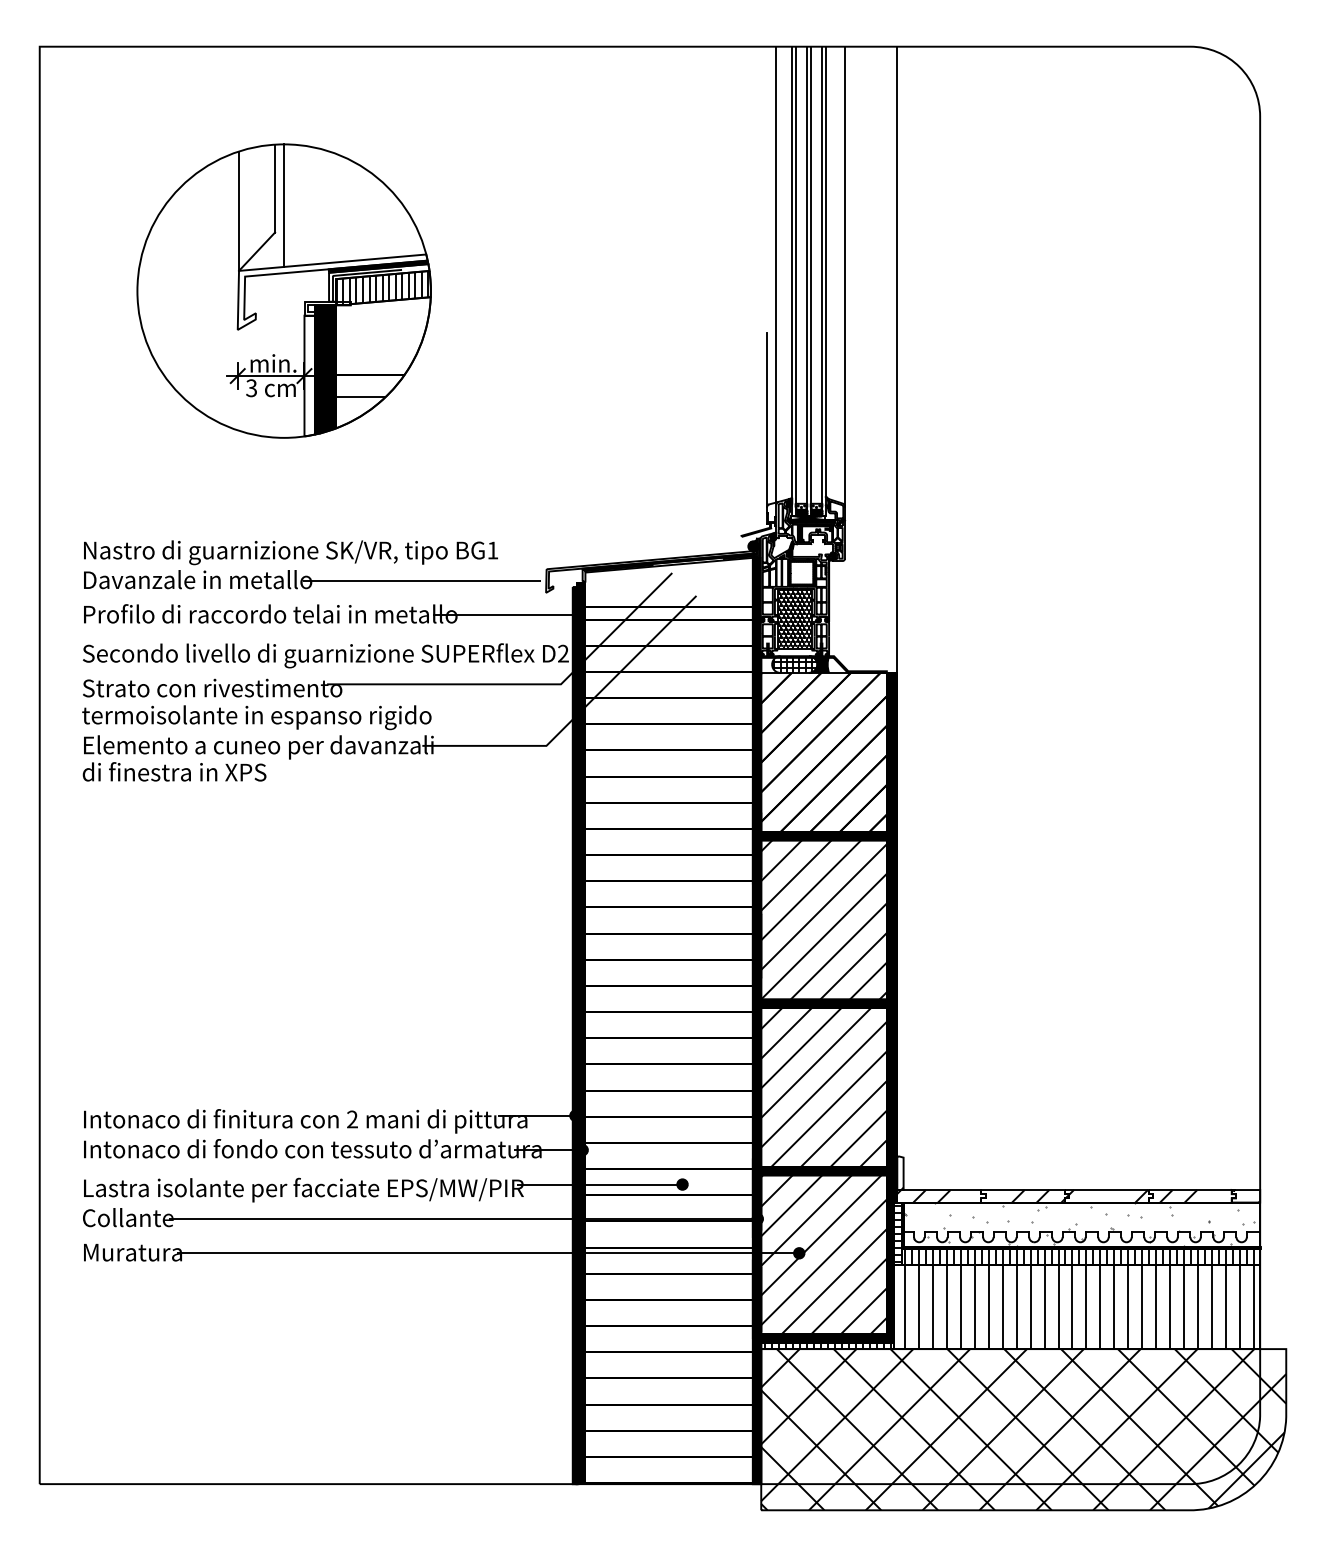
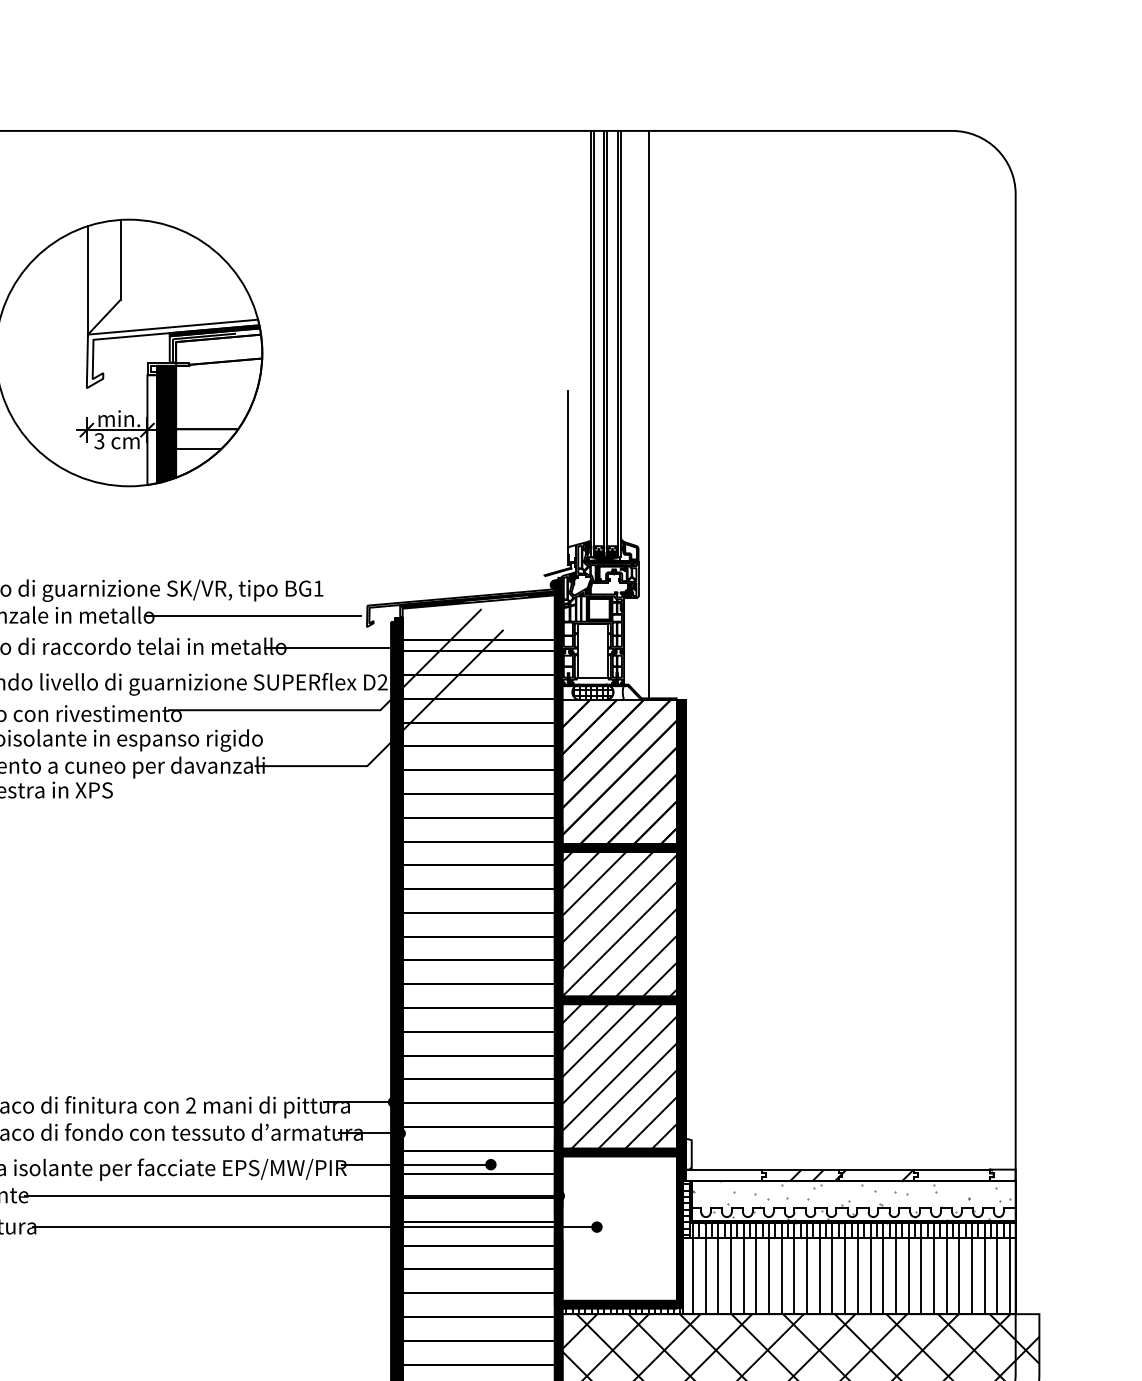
line: (284, 205) -> (129, 275), removed
line: (776, 274) -> (576, 337), removed
line: (845, 276) -> (638, 339), removed
hatch: (382, 288) -> (218, 350), removed
line: (897, 359) -> (648, 415), moved
hatch: (794, 618) -> (592, 650), removed
fill: (818, 664) -> (614, 692), removed
hatch: (923, 1196) -> (709, 1175), removed
hatch: (1178, 1196) -> (941, 1175), removed
hatch: (823, 1254) -> (618, 1228), removed

